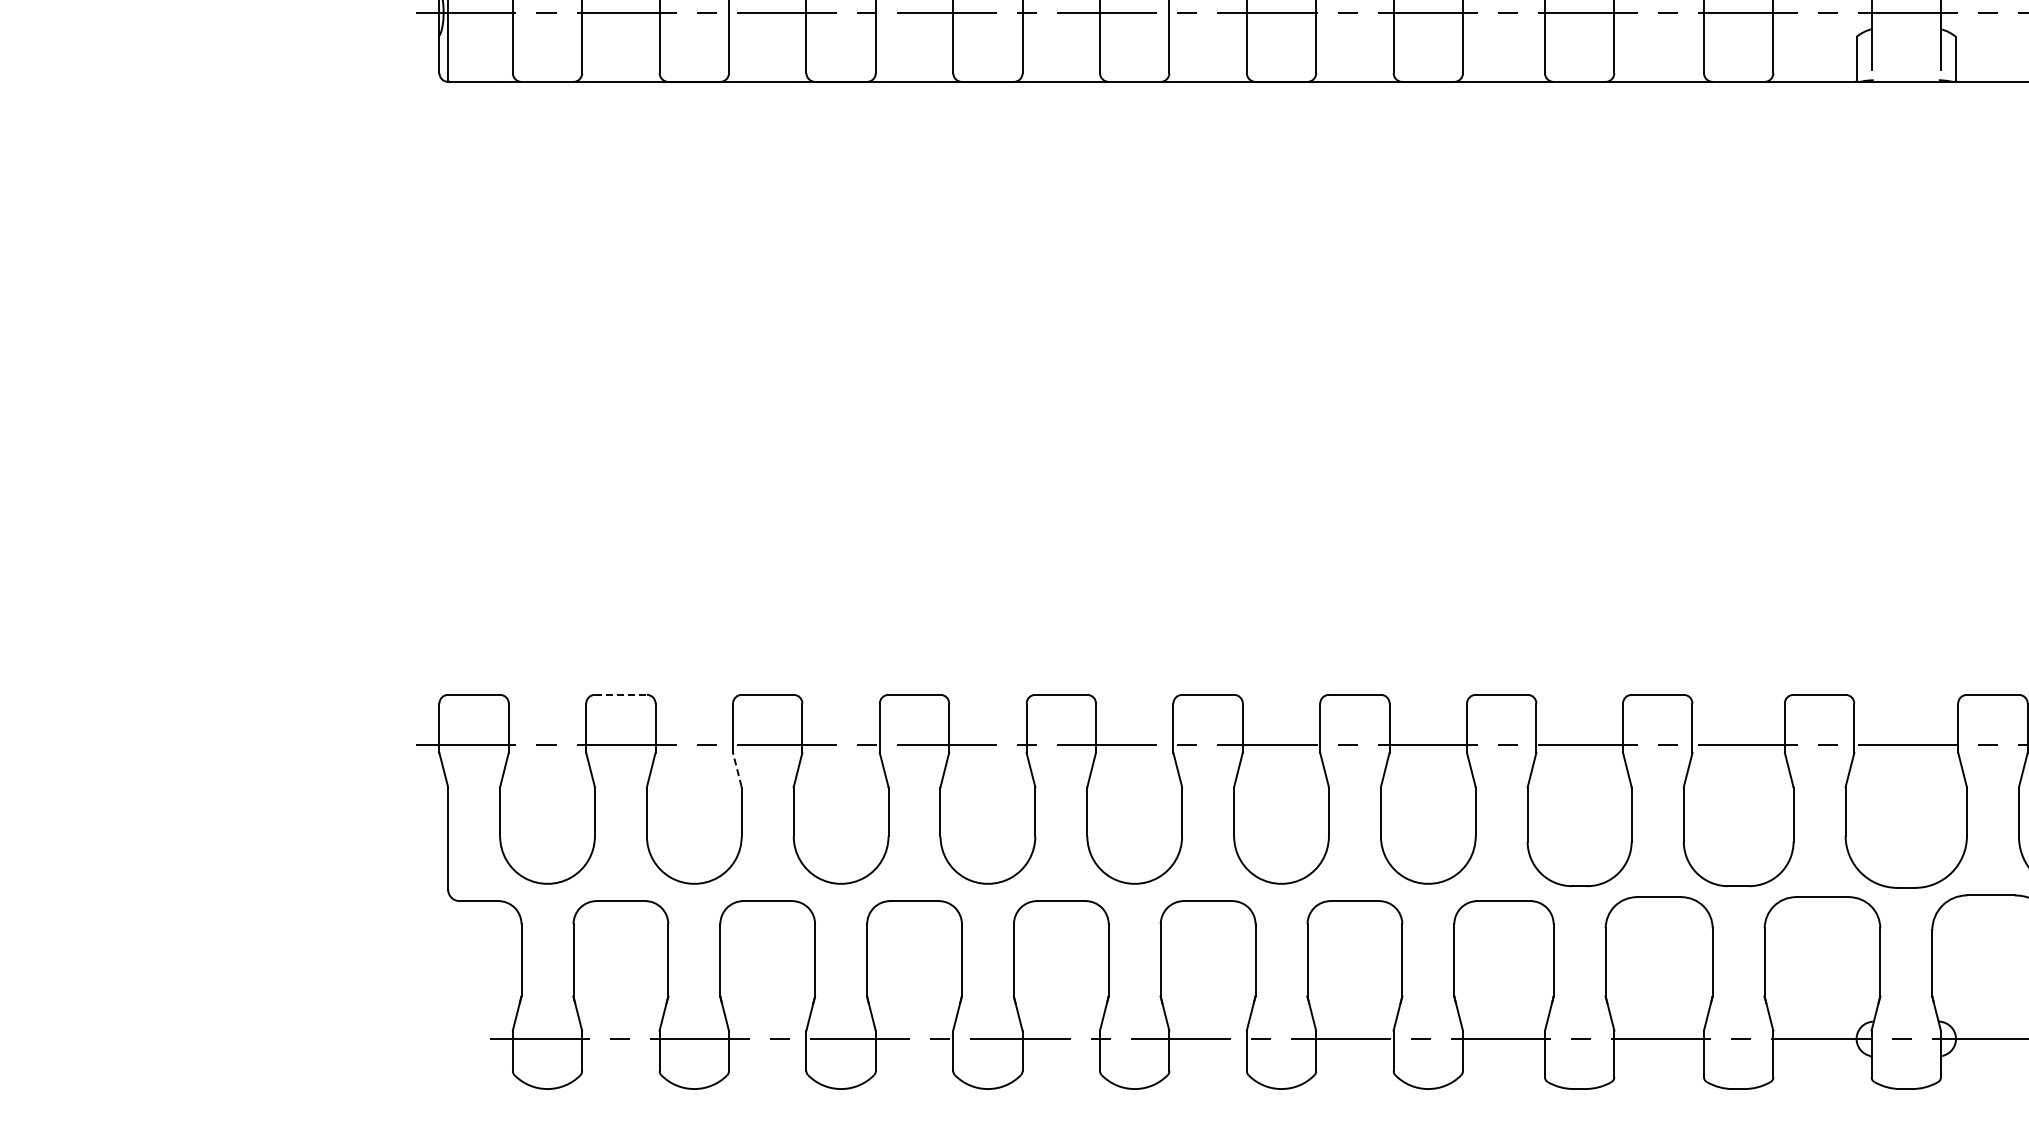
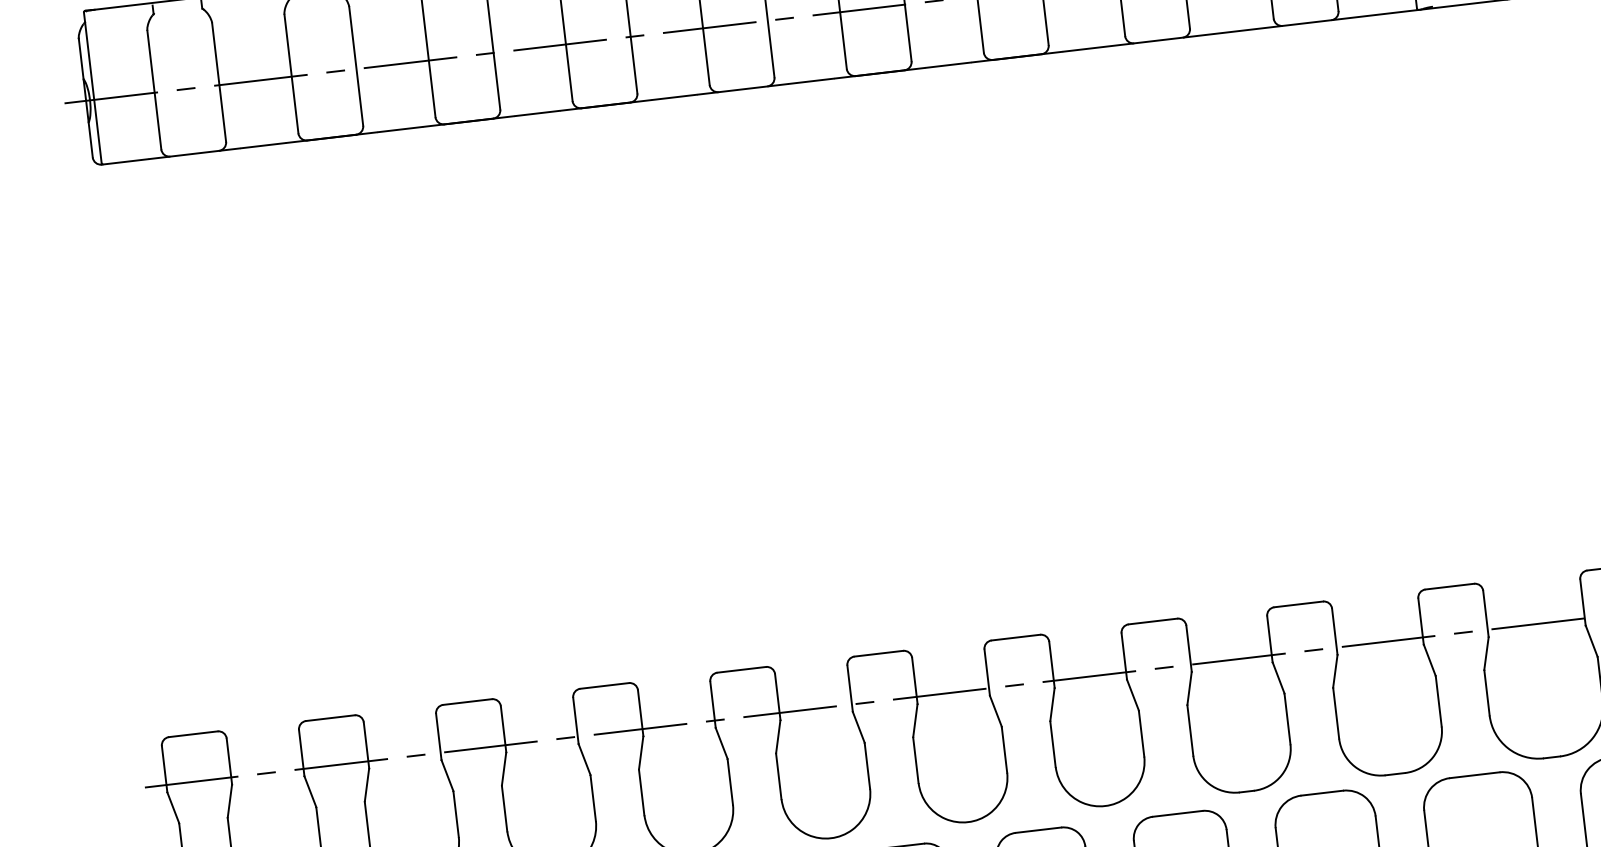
line: (621, 694) -> (330, 717), dashed -> solid
line: (737, 769) -> (447, 775), dashed -> solid

